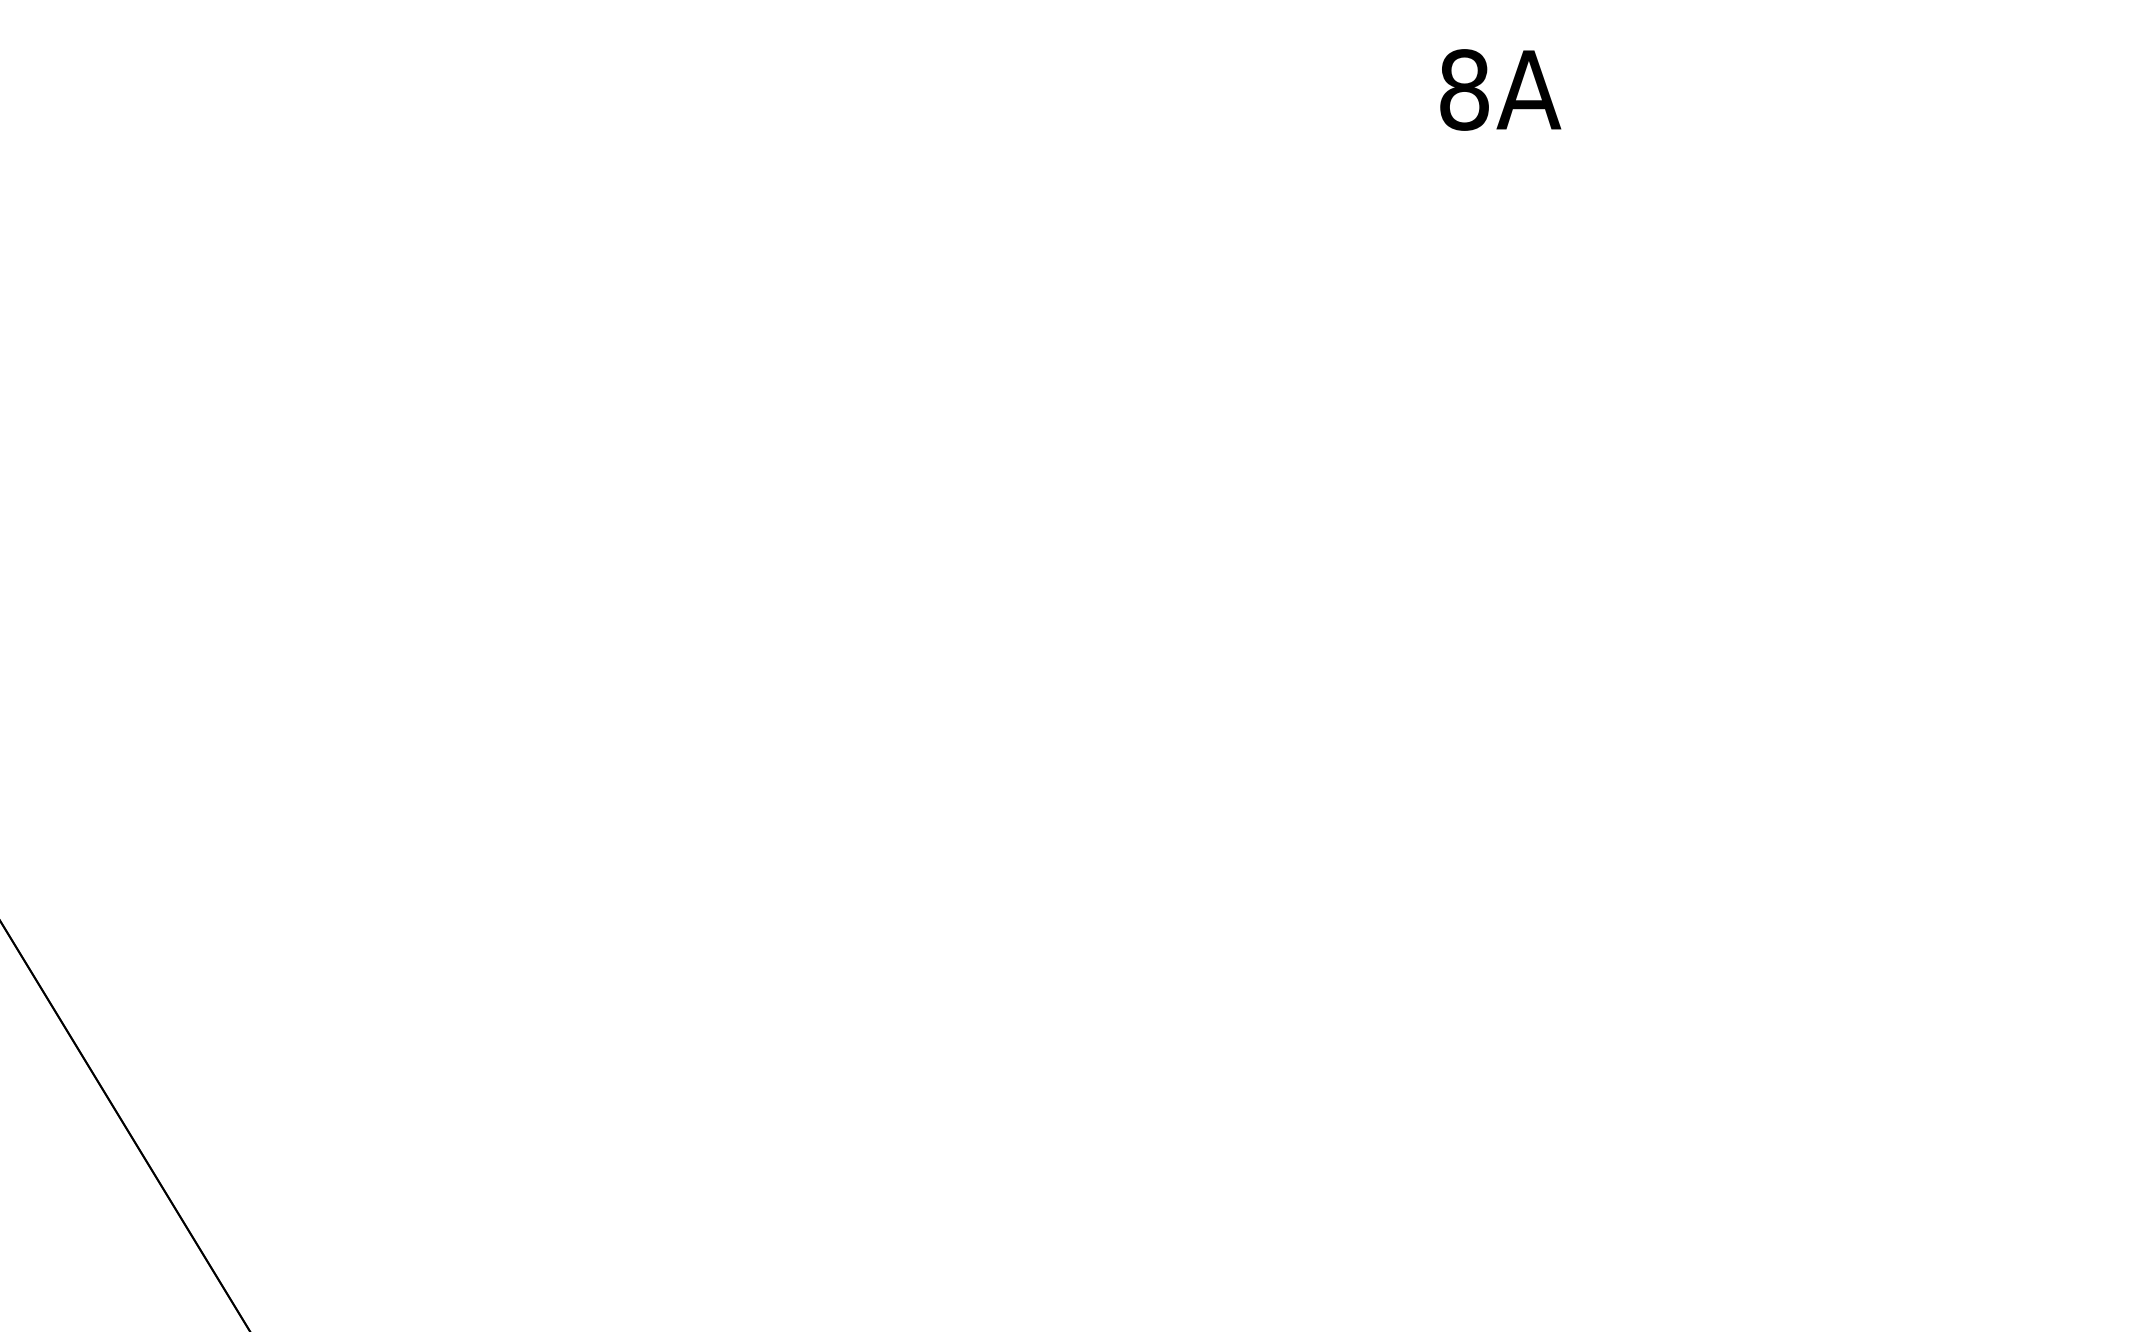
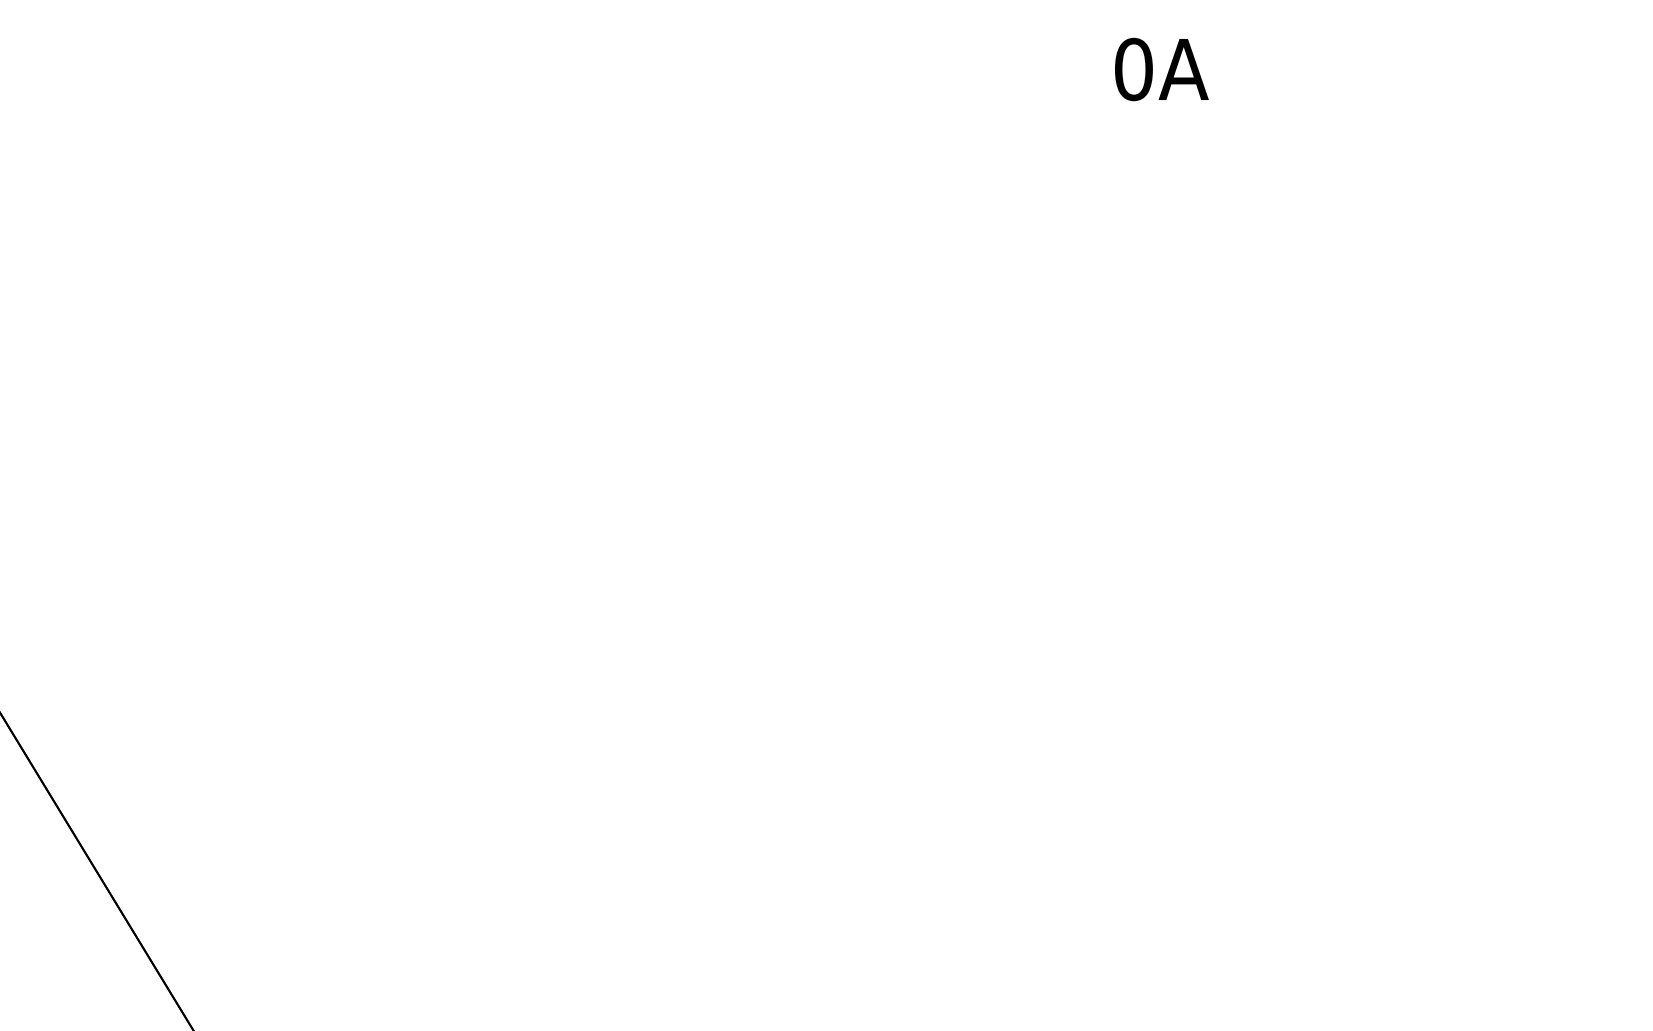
text: (1464, 89) -> (1133, 69), 8A -> 0A

